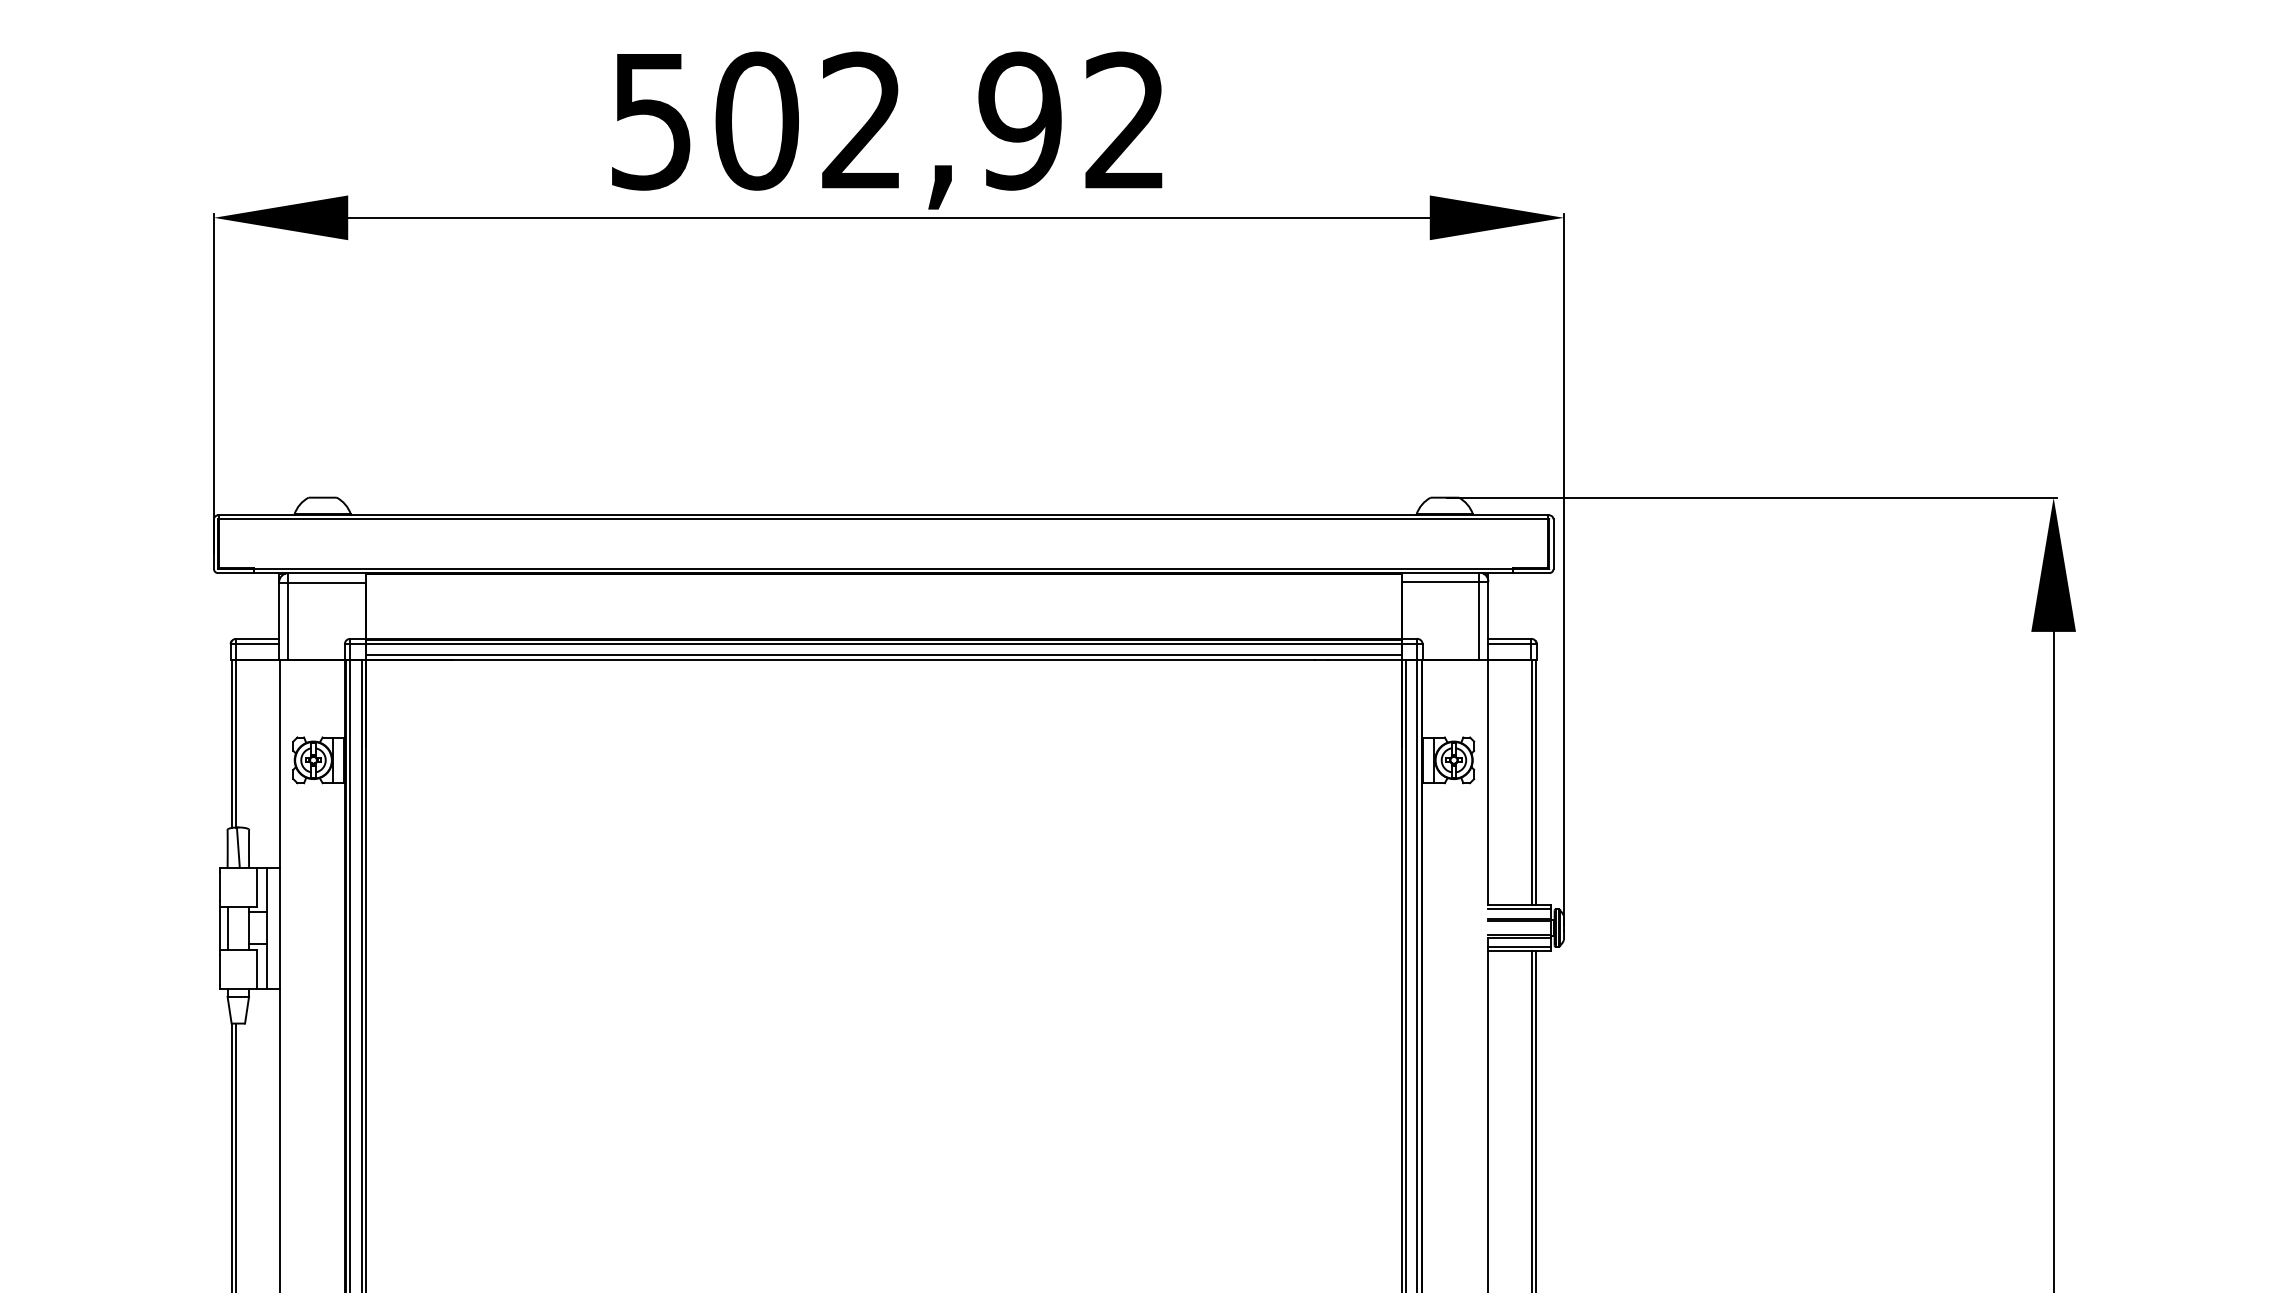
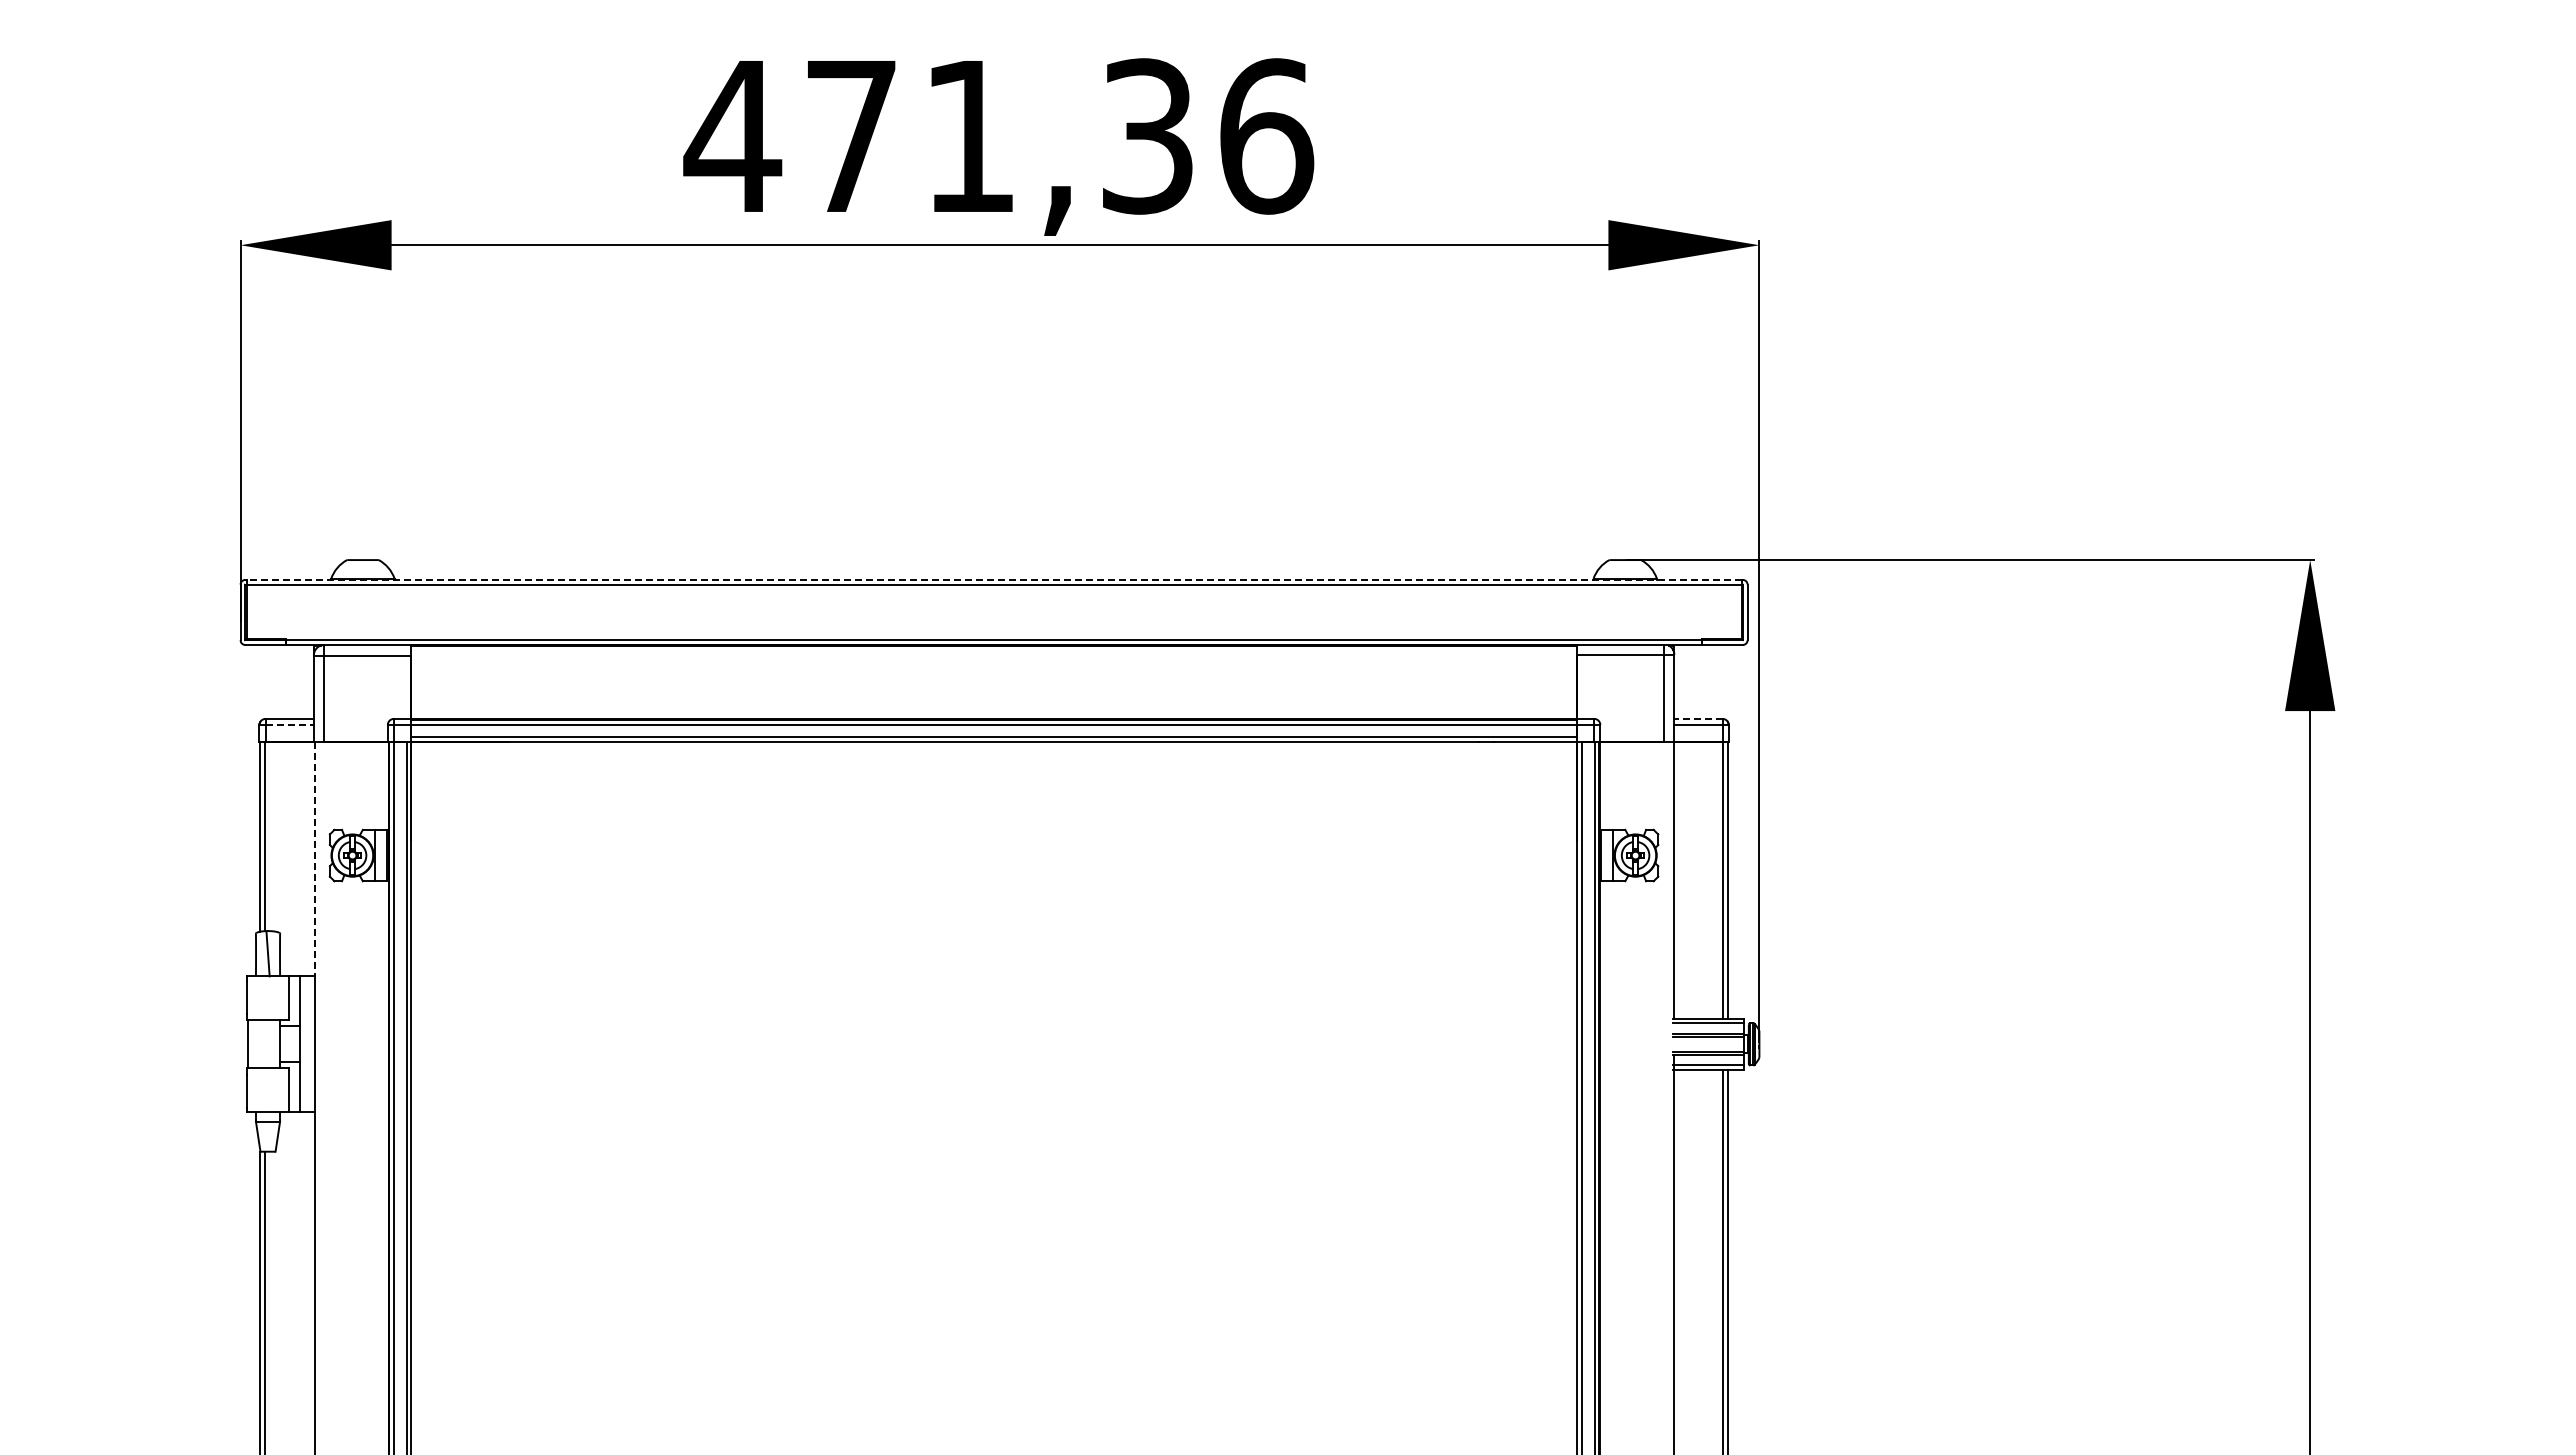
text: (887, 121) -> (998, 136), 502,92 -> 471,36
line: (883, 515) -> (993, 580), solid -> dashed
line: (1509, 638) -> (1697, 718), solid -> dashed
line: (258, 643) -> (290, 724), solid -> dashed
line: (279, 763) -> (314, 859), solid -> dashed
line: (227, 928) -> (255, 1044), removed

